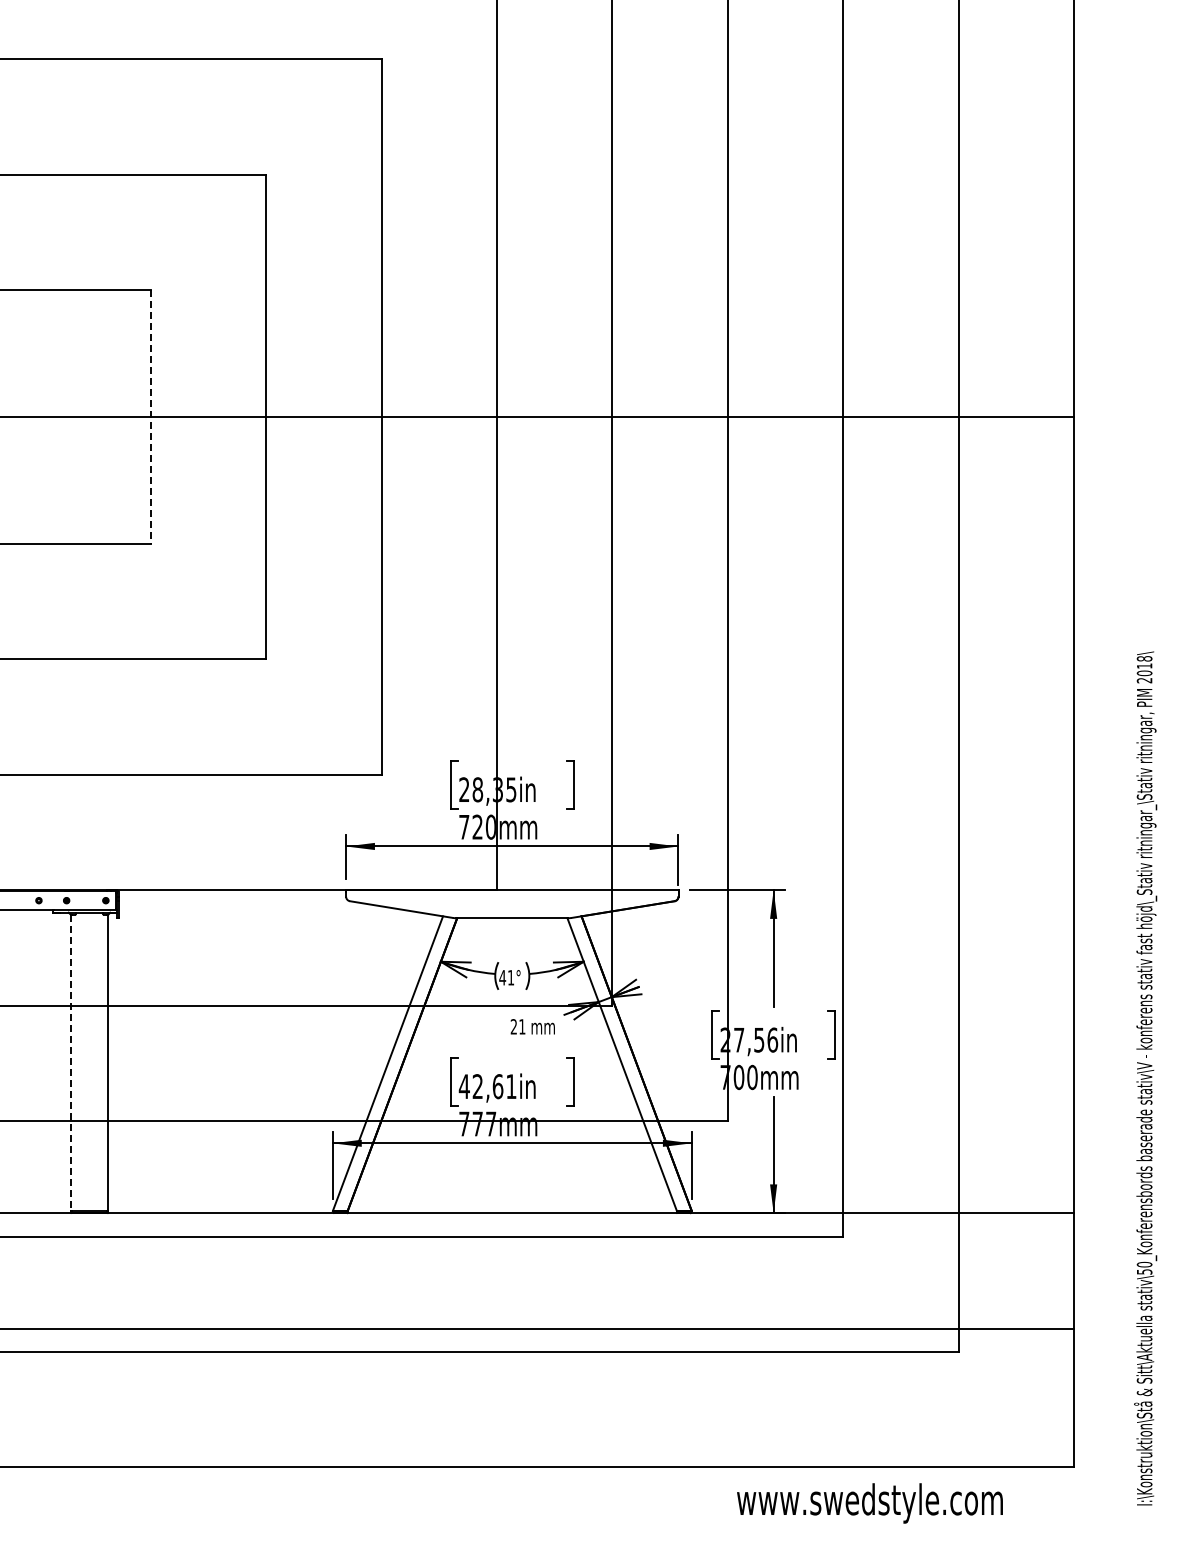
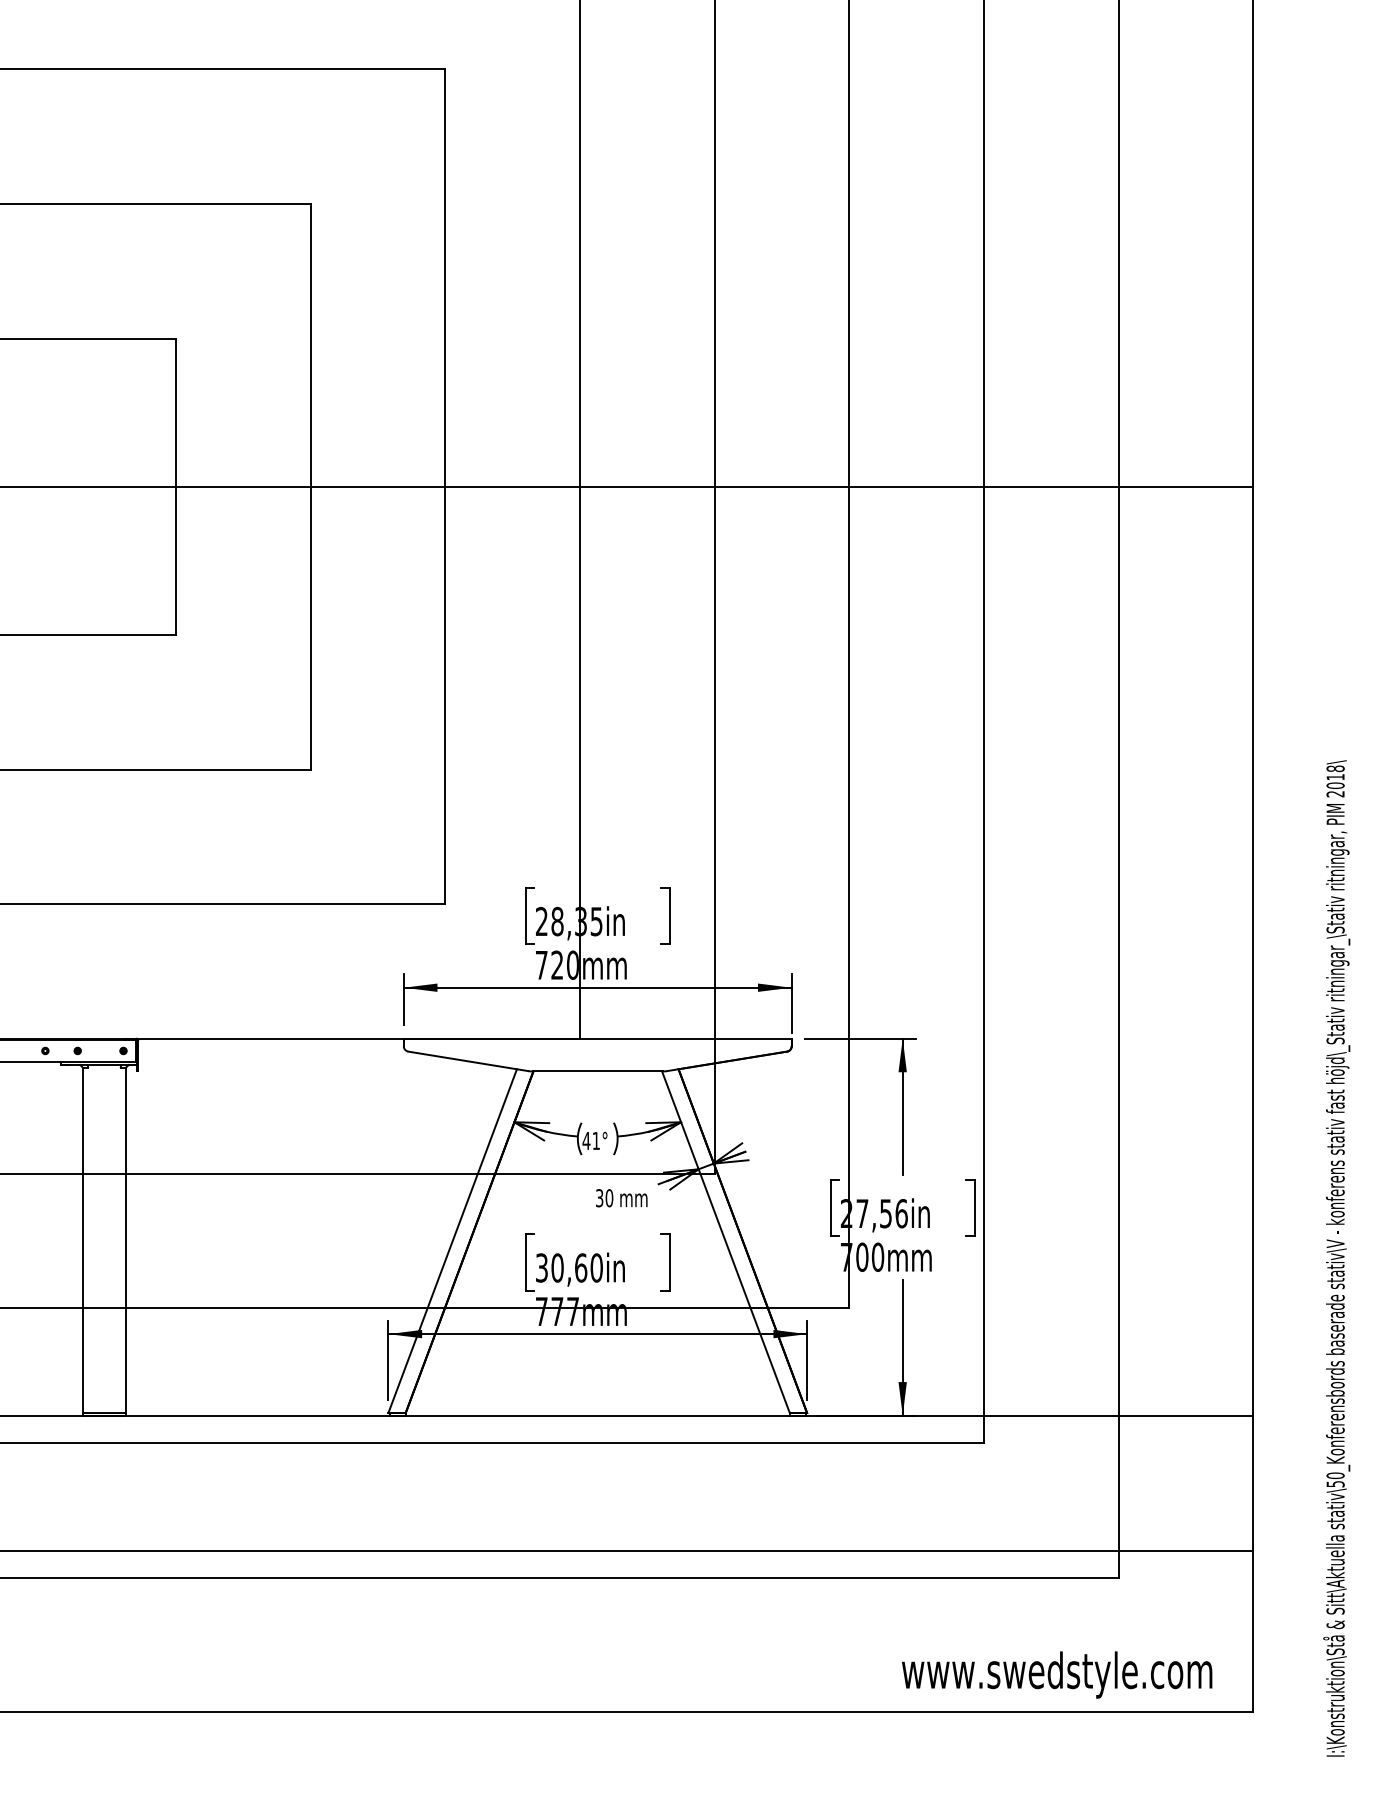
line: (150, 417) -> (175, 487), dashed -> solid
text: (517, 1026) -> (603, 1197), 21 -> 30
line: (71, 1062) -> (83, 1239), dashed -> solid
text: (487, 1086) -> (568, 1267), 42,61in -> 30,60in
text: (869, 1503) -> (1056, 1675), moved

